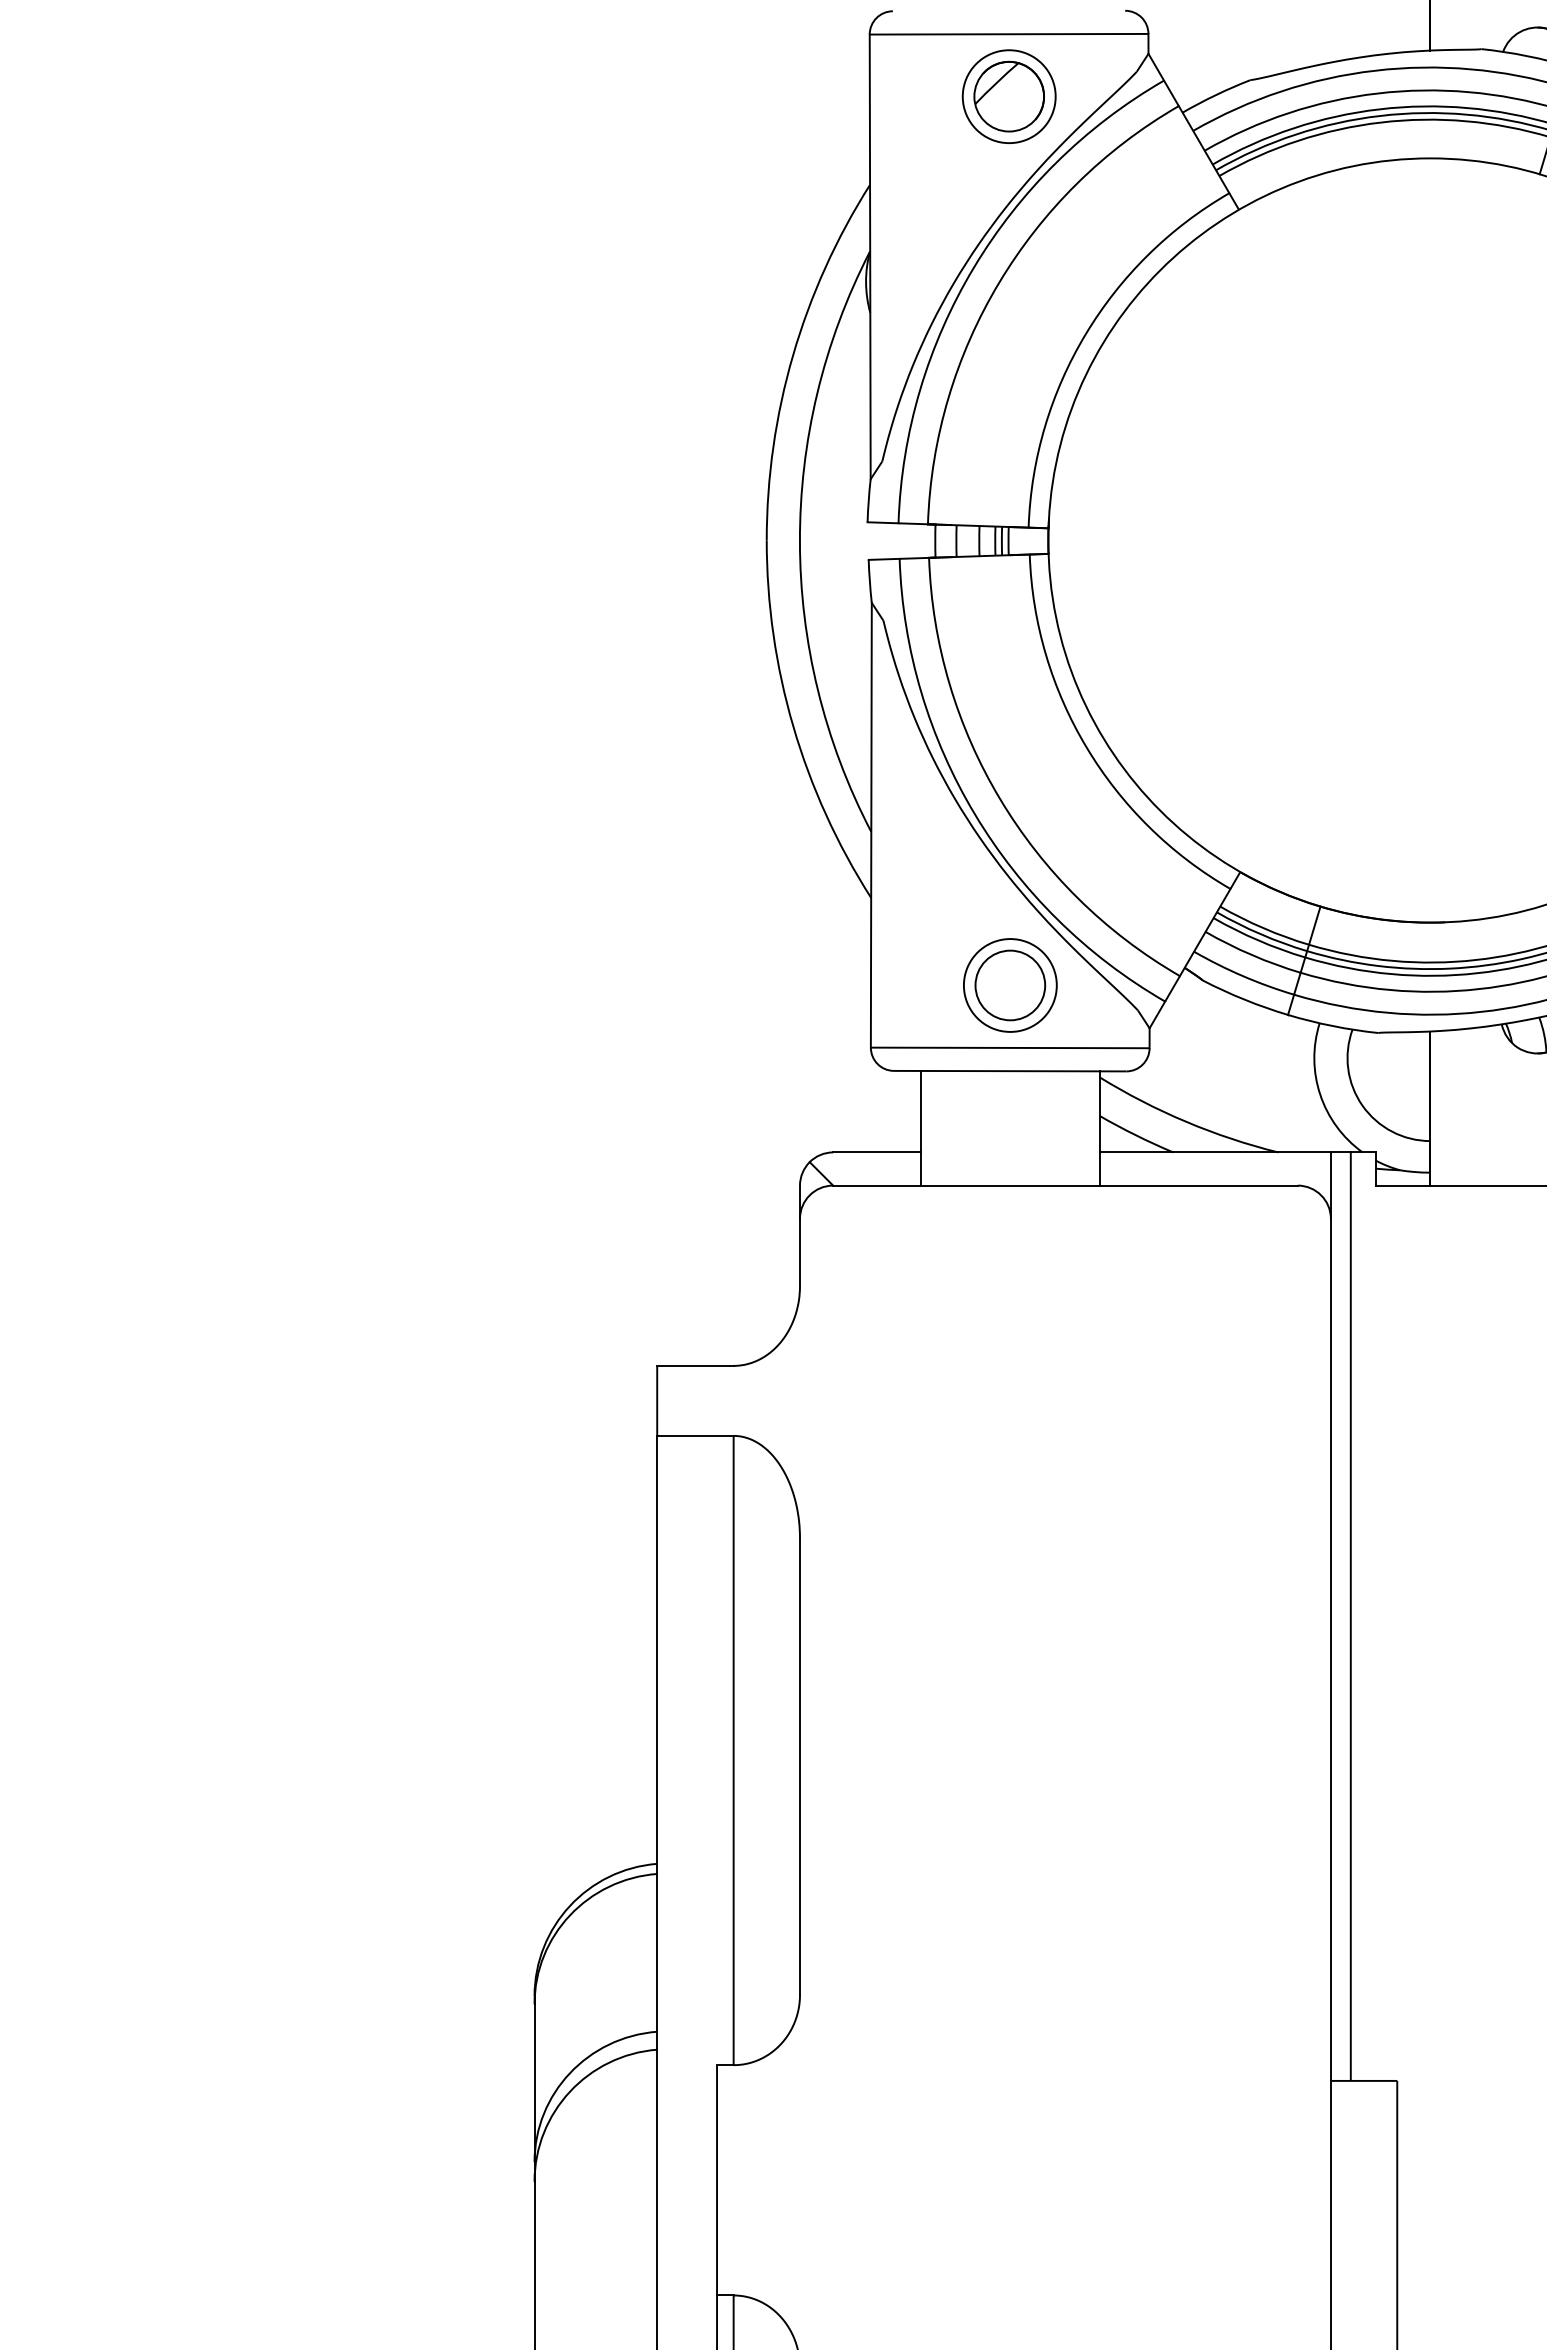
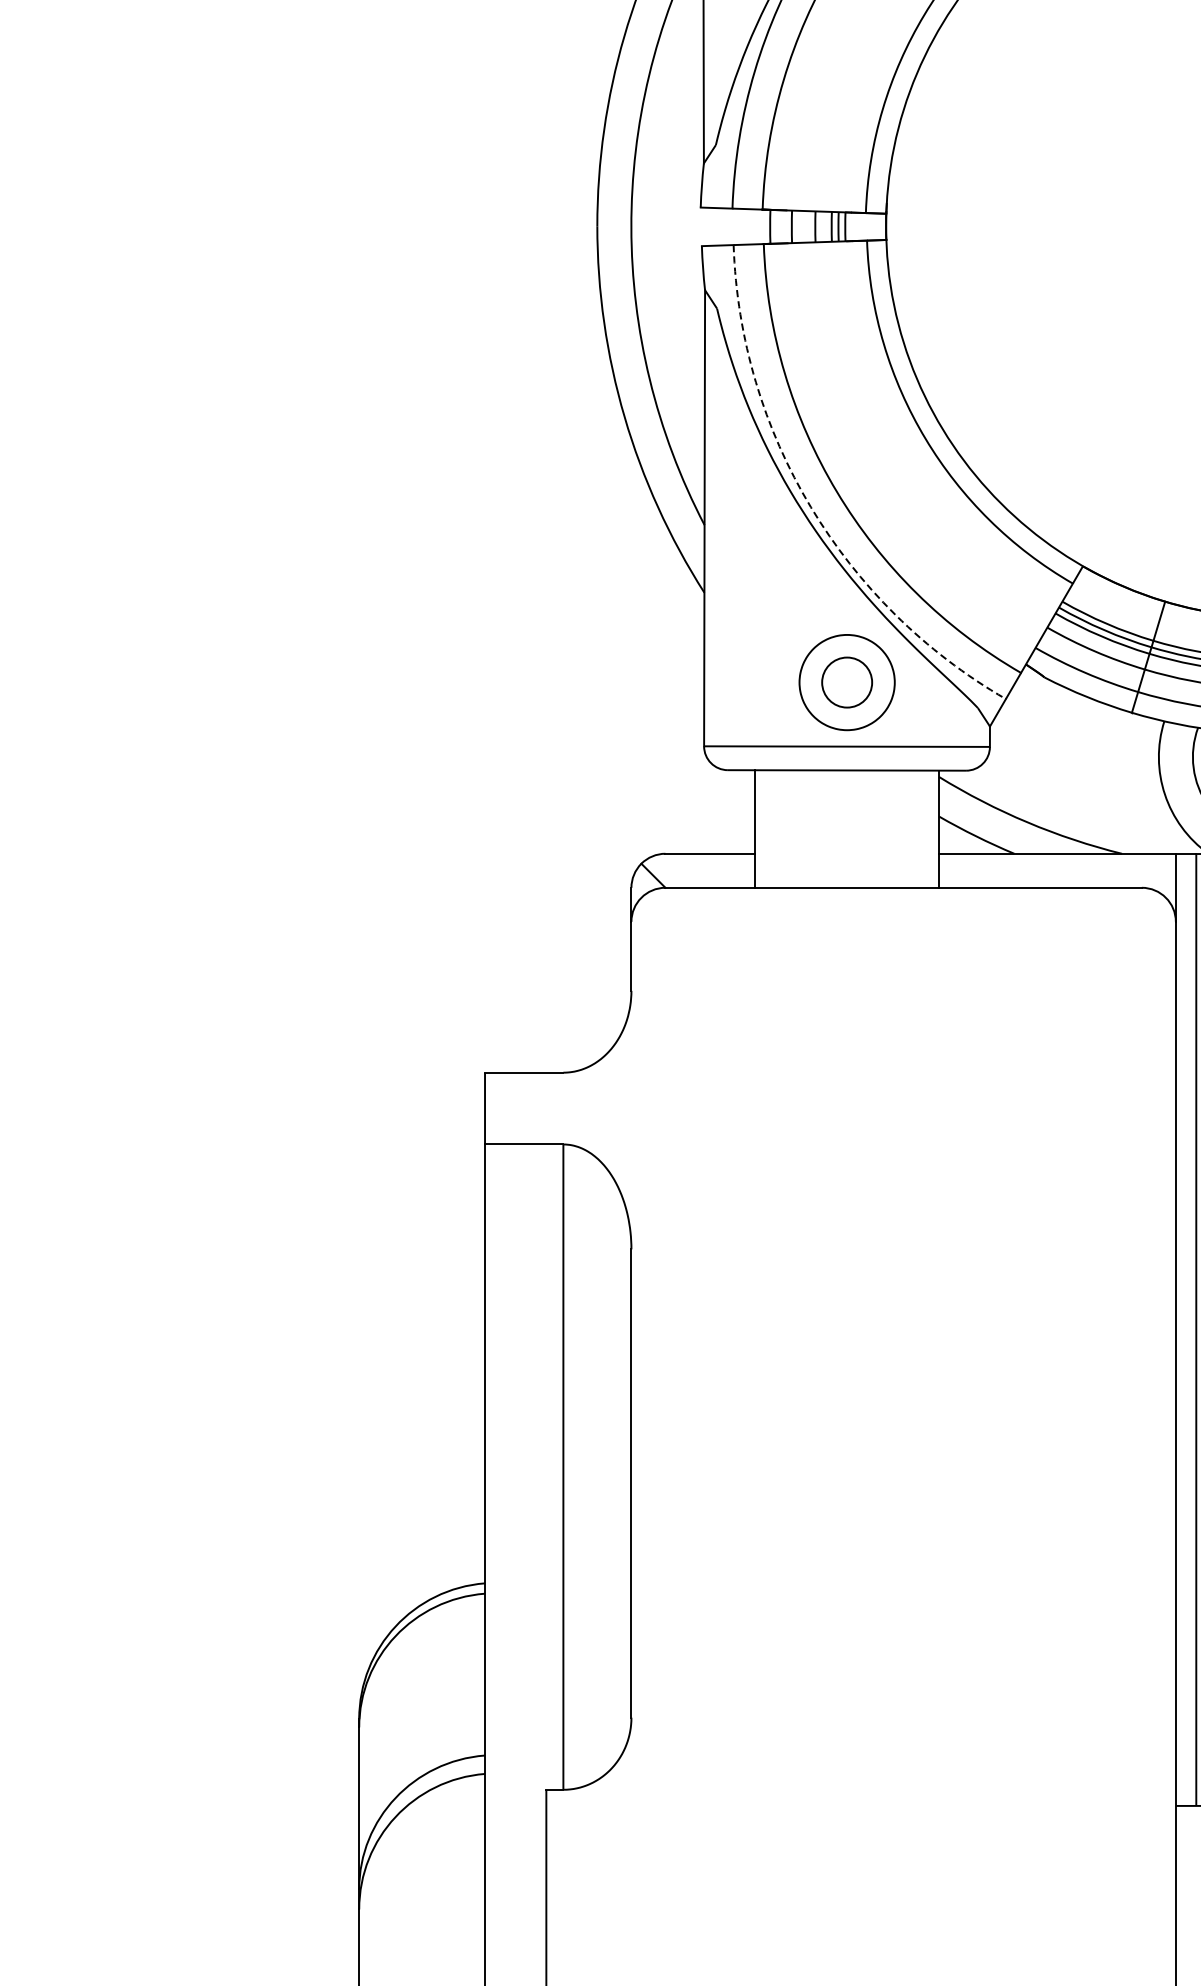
arc: (975, 814) -> (811, 507), solid -> dashed
circle: (1010, 985) -> (847, 682), size x0.7

